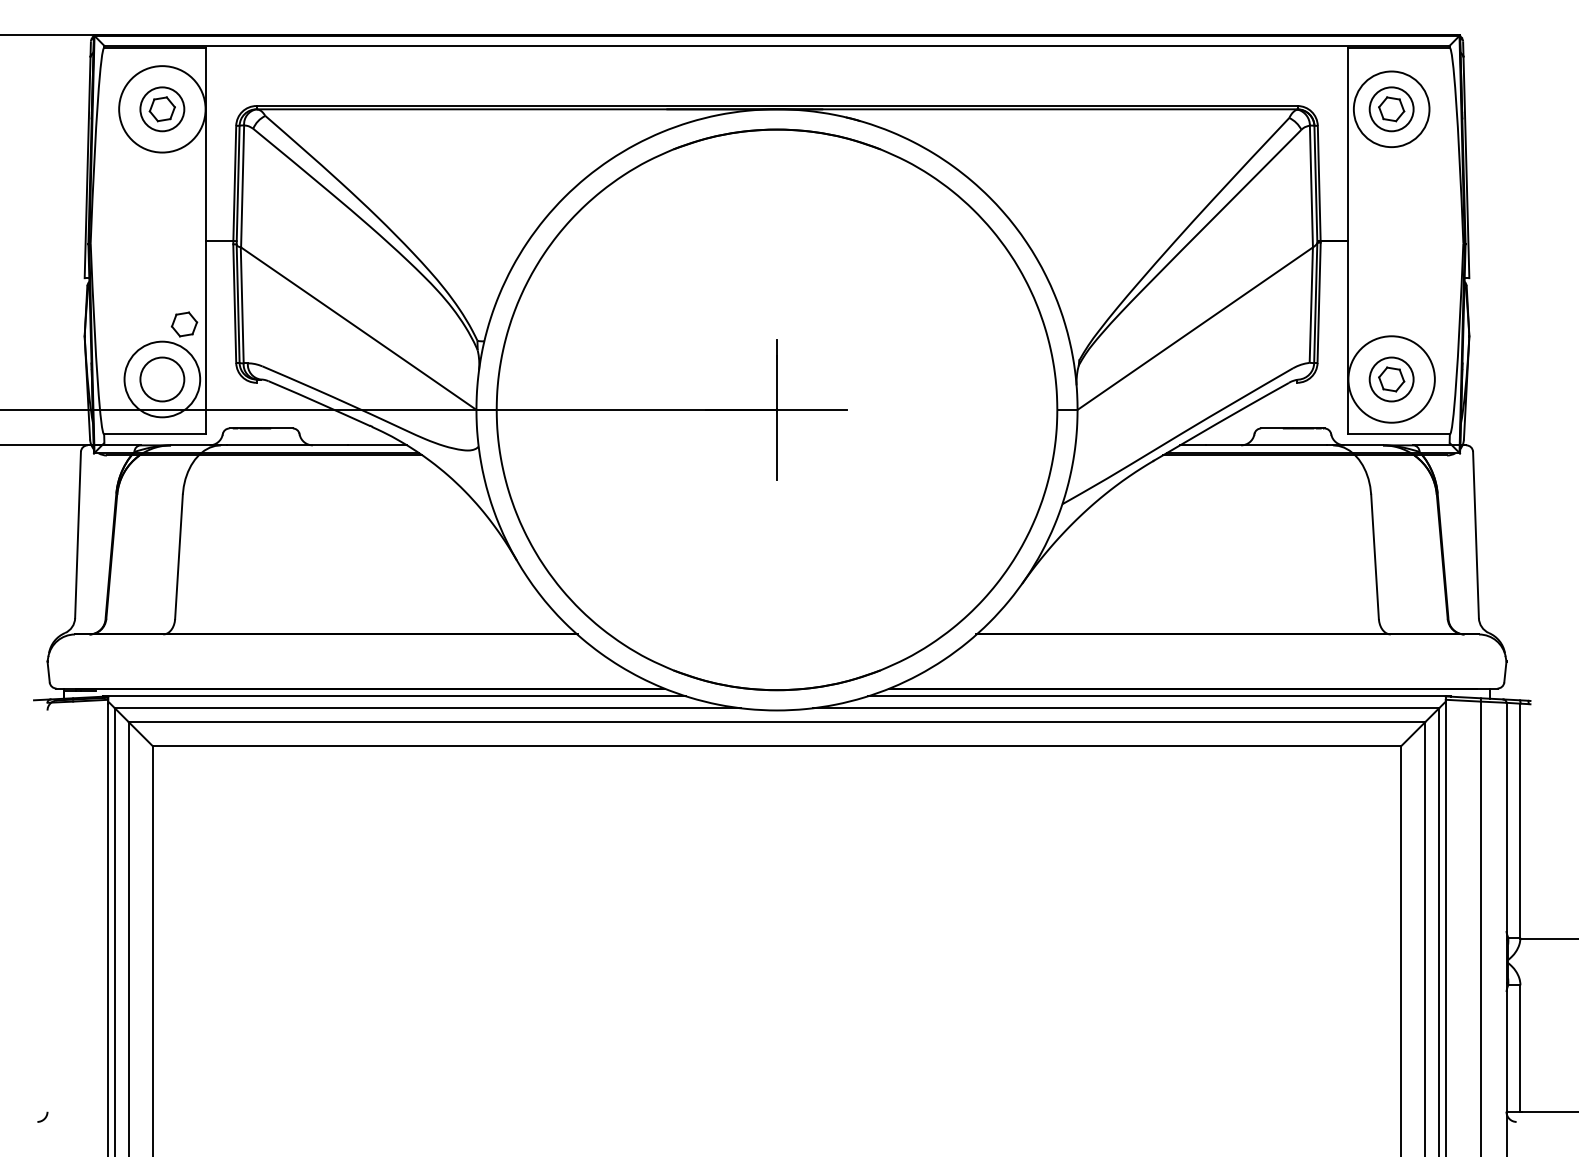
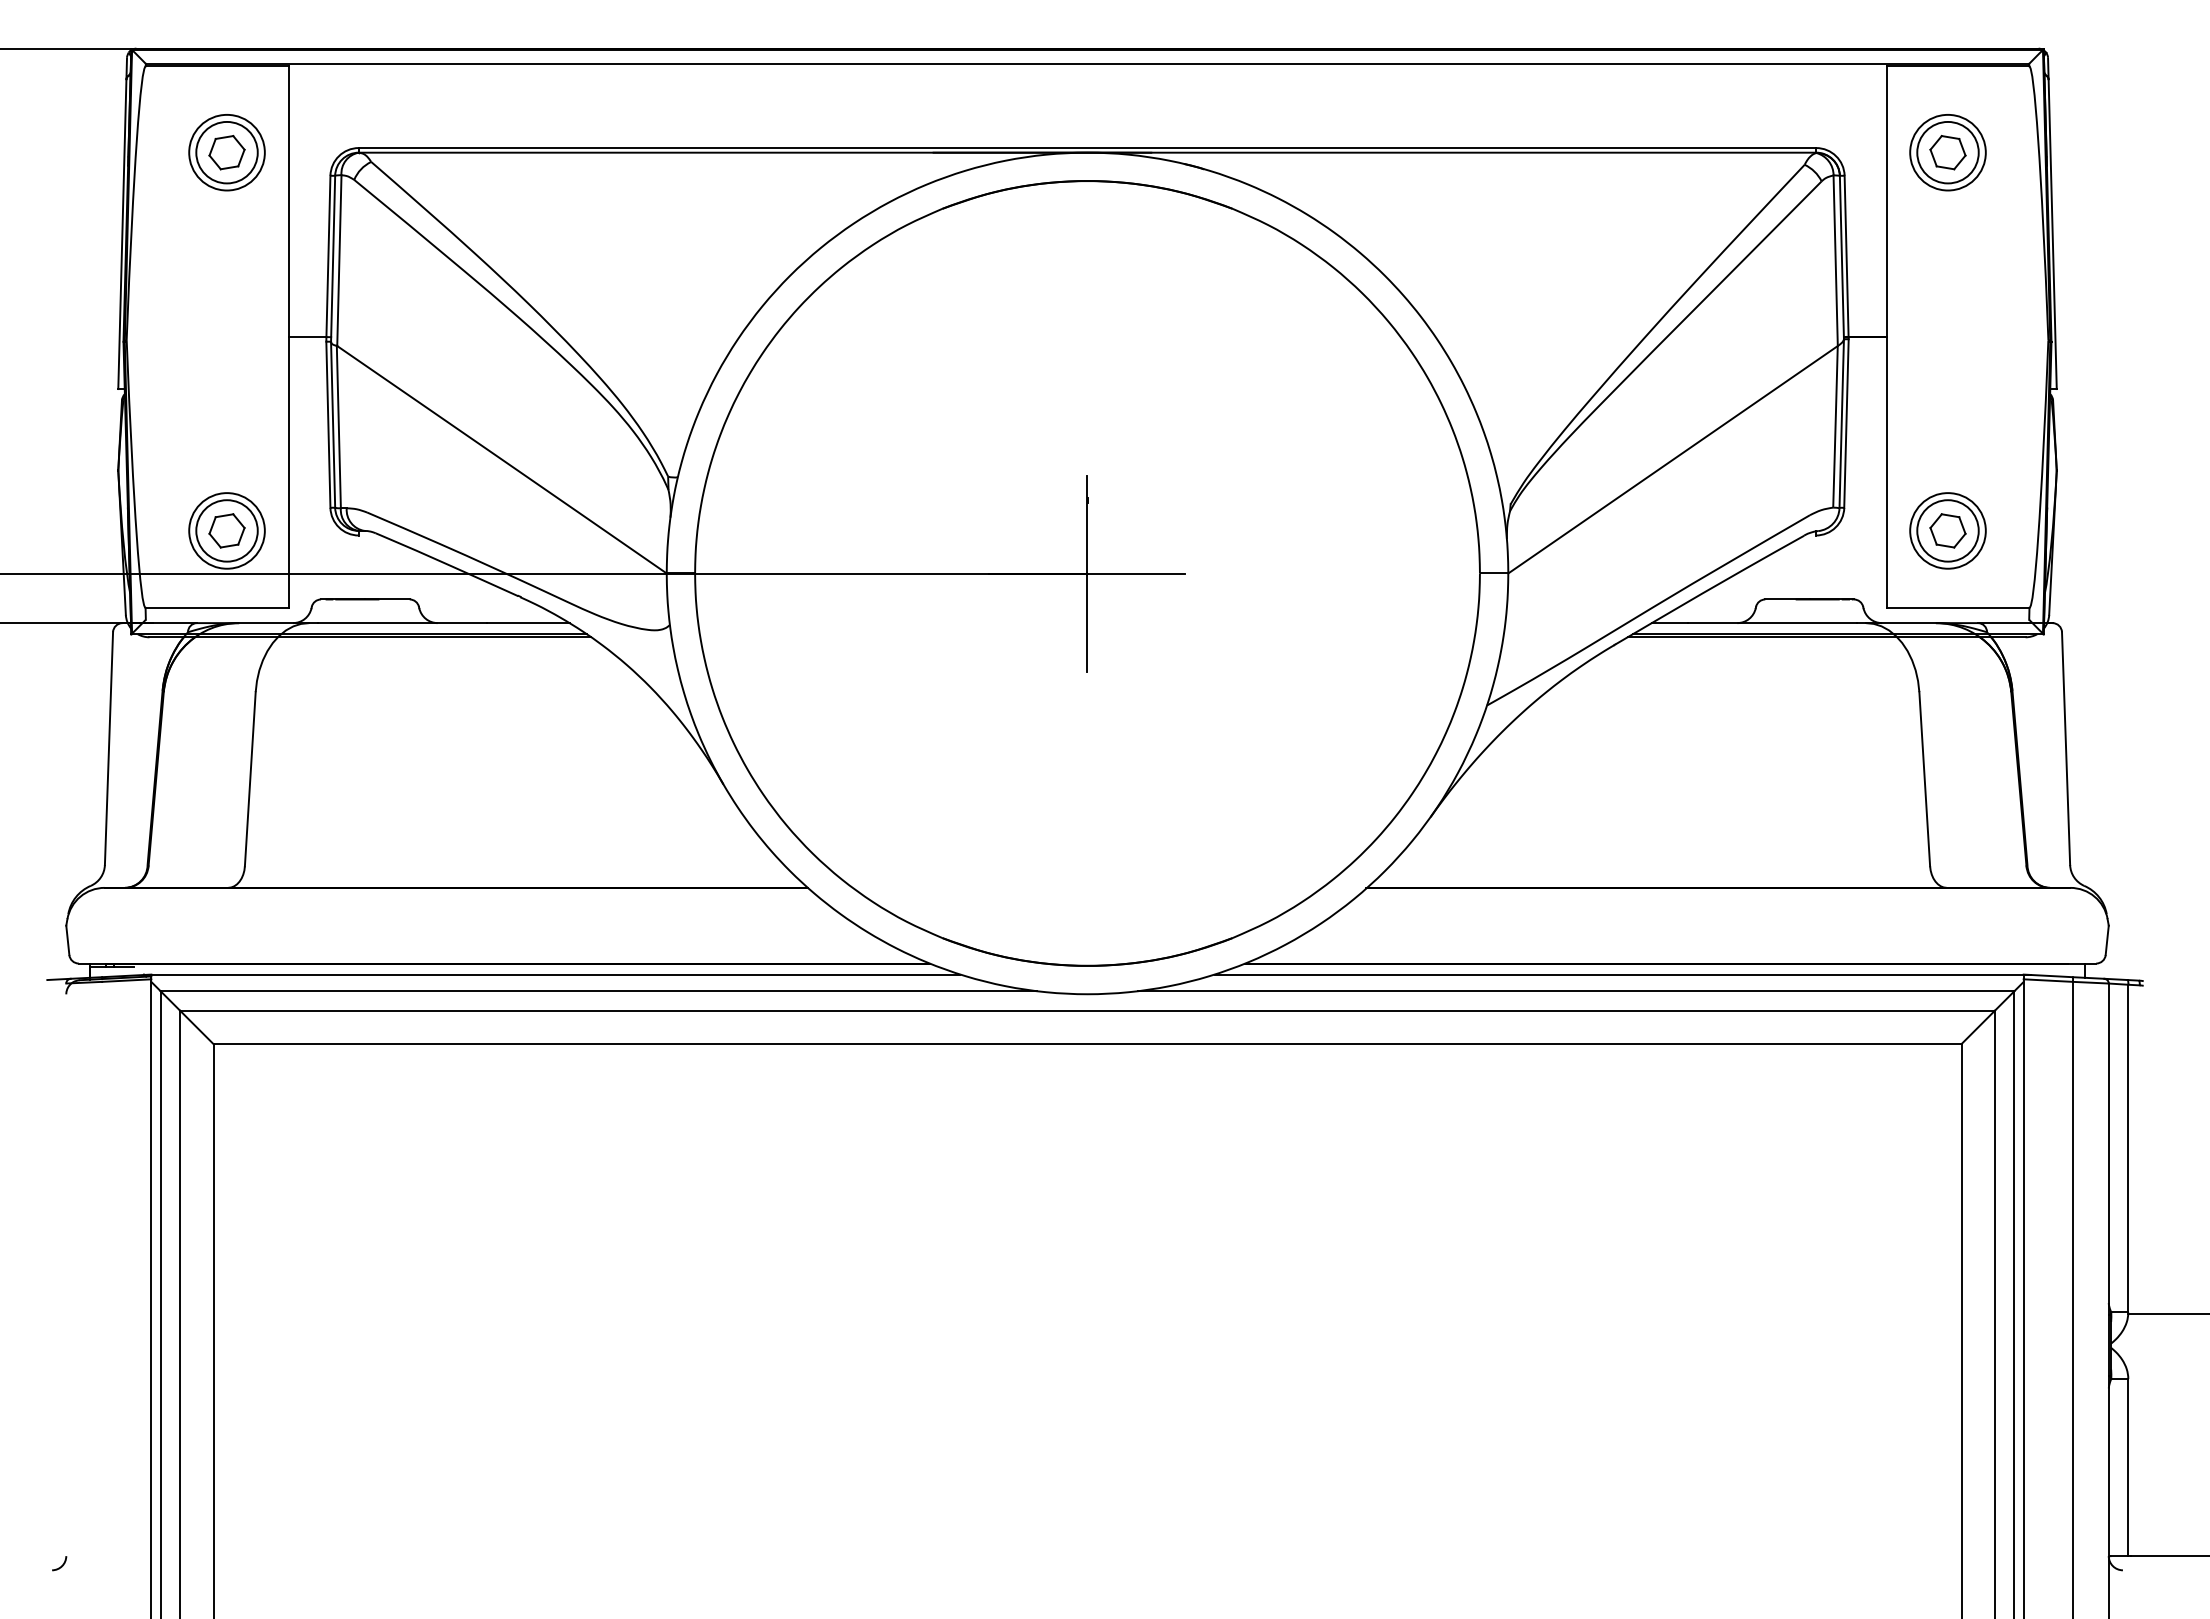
circle: (161, 109) -> (226, 152), size x0.62
circle: (1391, 109) -> (1947, 152), size x0.71
part: (184, 324) -> (226, 530), moved
circle: (161, 379) -> (226, 530), size x0.71
circle: (1391, 379) -> (1947, 530), size x0.62

